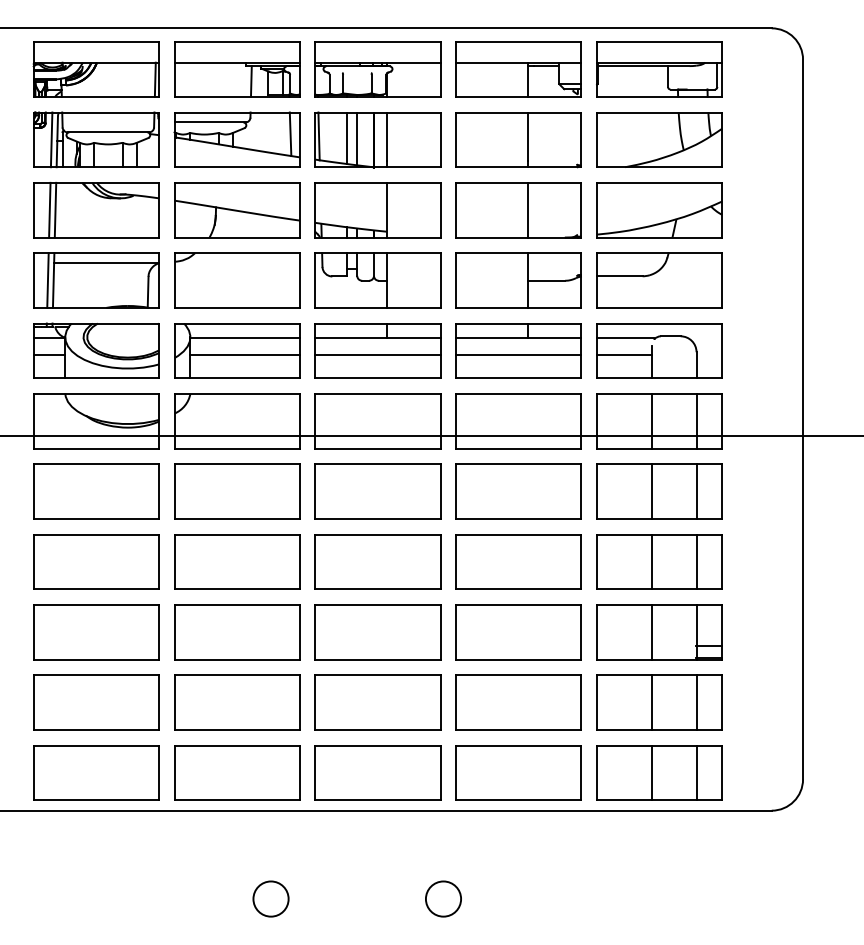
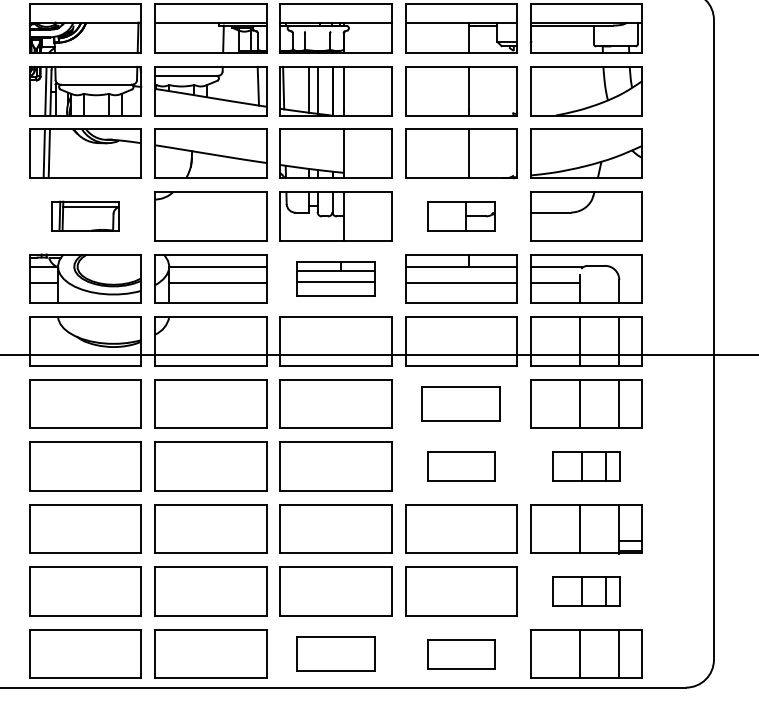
part: (96, 280) -> (85, 216), size x0.6
part: (518, 280) -> (460, 216), size x0.6
part: (377, 350) -> (335, 278), size x0.7
part: (518, 491) -> (460, 403), size x0.7
part: (518, 561) -> (460, 466), size x0.6
part: (659, 561) -> (586, 466), size x0.6
part: (659, 702) -> (586, 591), size x0.6
part: (377, 772) -> (335, 653), size x0.7
part: (518, 772) -> (460, 653), size x0.6

